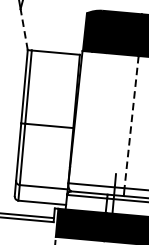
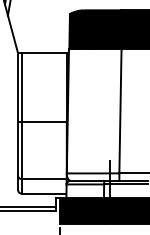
line: (23, 28) -> (12, 33), dashed -> solid
line: (131, 122) -> (120, 111), dashed -> solid

